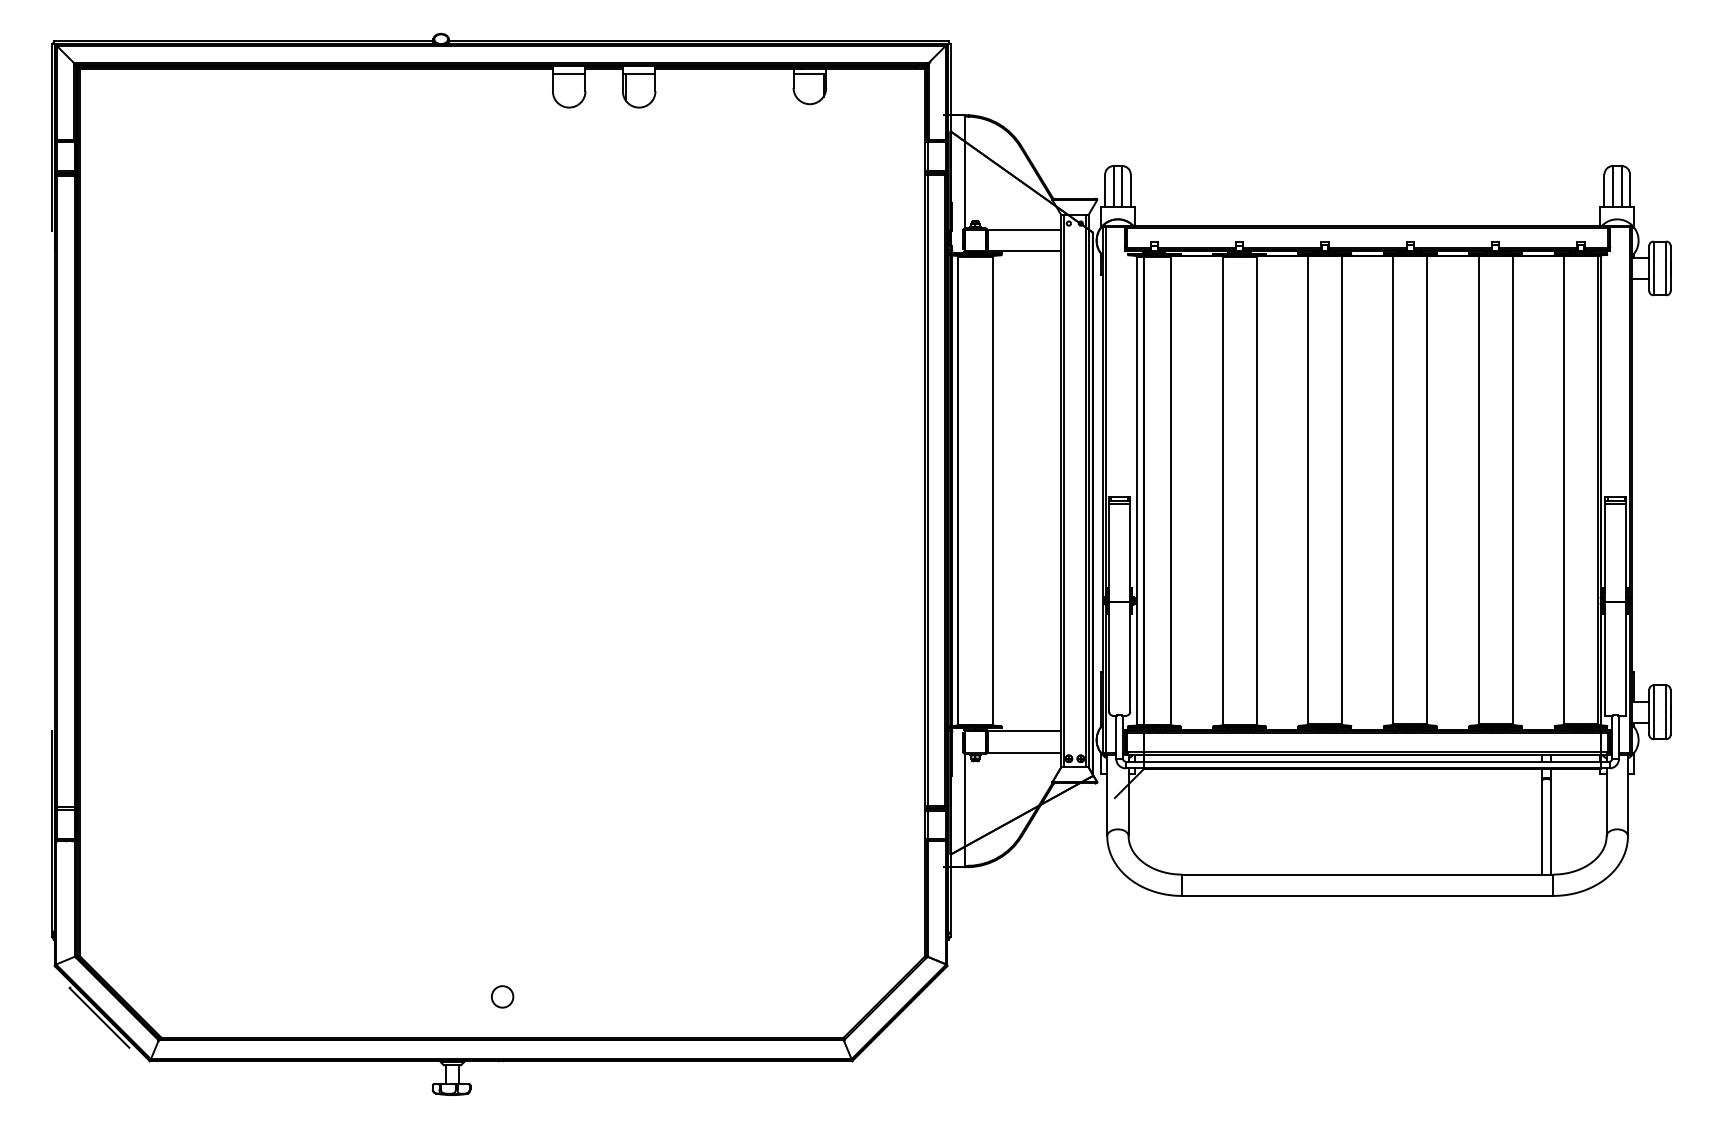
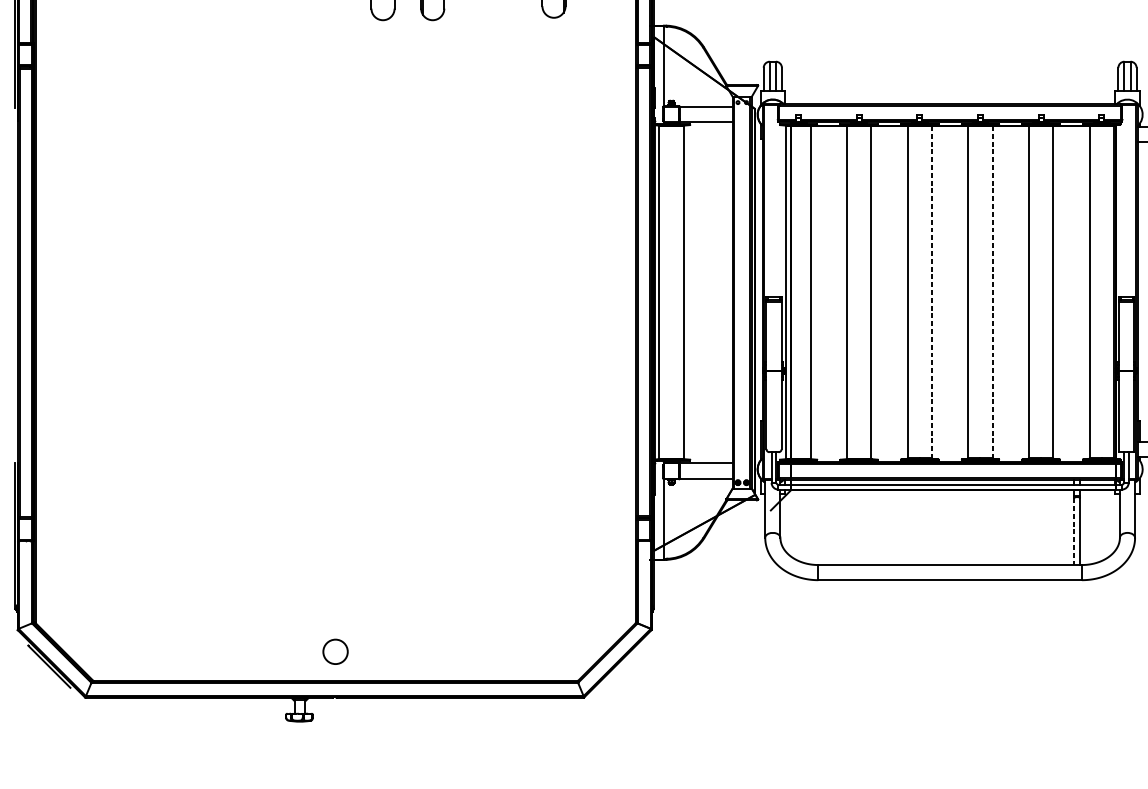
line: (1342, 490) -> (932, 292), solid -> dashed
line: (1427, 490) -> (992, 292), solid -> dashed
line: (1542, 827) -> (1074, 531), solid -> dashed
circle: (502, 996) -> (335, 651), size x1.6

